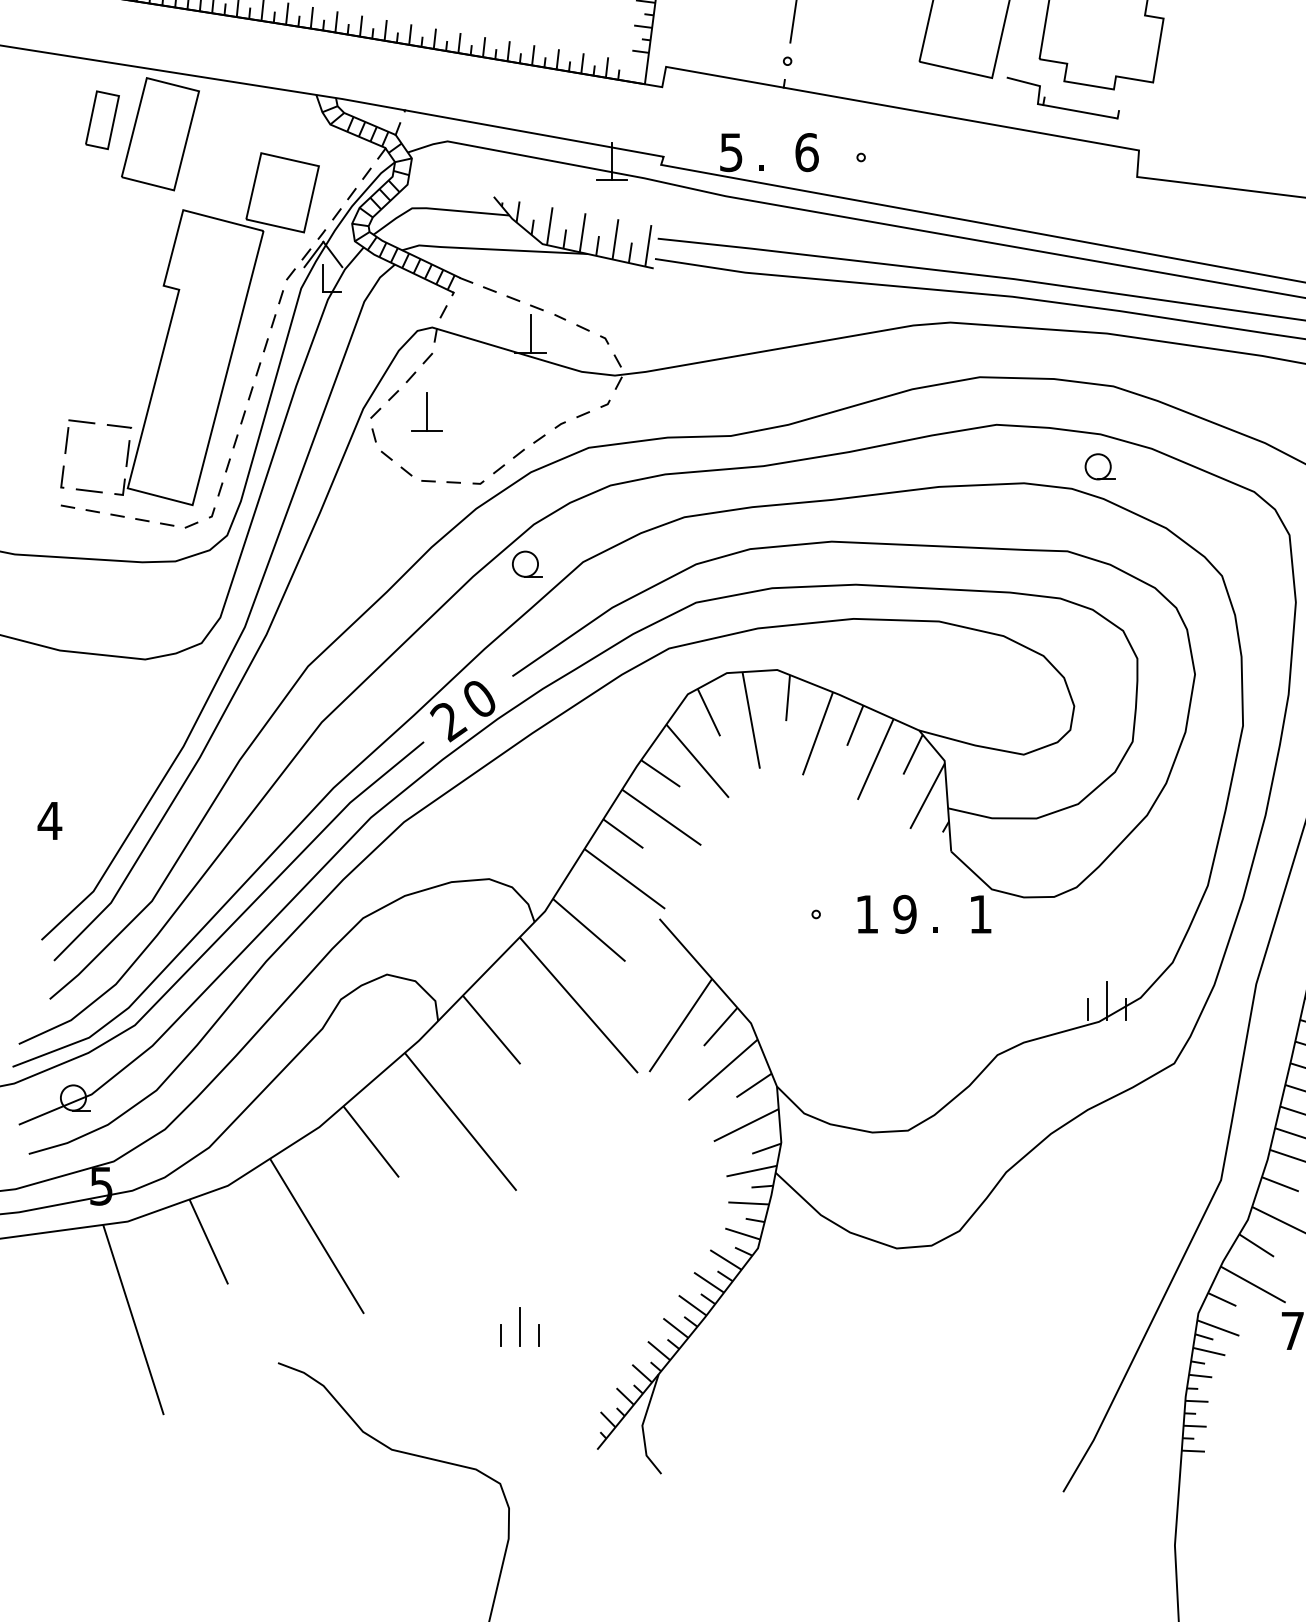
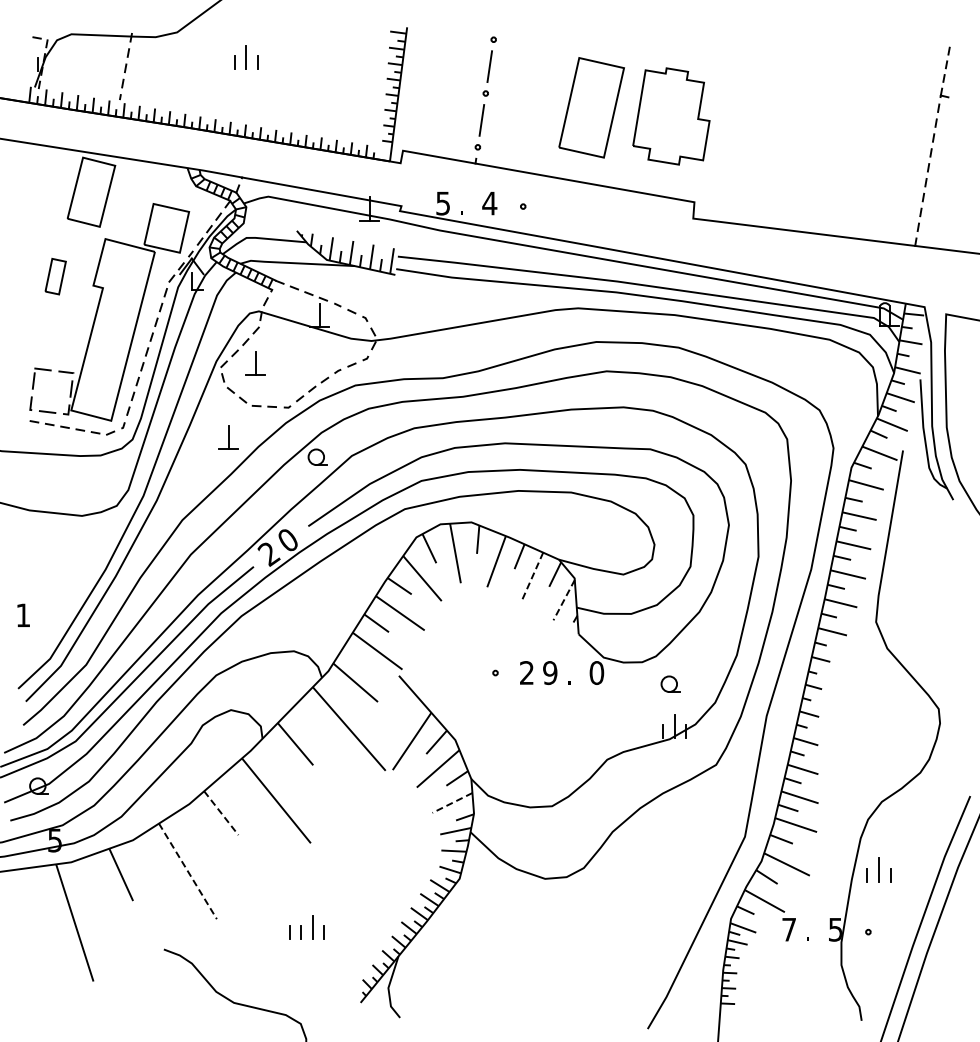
part: (1064, 97) -> (648, 169), removed
part: (102, 120) -> (55, 276), moved
text: (806, 152) -> (489, 203), 6 -> 4
part: (1100, 465) -> (670, 683), moved
part: (382, 532) -> (228, 437), added
line: (874, 759) -> (531, 577), solid -> dashed
line: (928, 796) -> (564, 600), solid -> dashed
text: (48, 819) -> (22, 614), 4 -> 1
text: (866, 913) -> (526, 672), 1 -> 2
text: (980, 913) -> (596, 672), 1 -> 0
line: (746, 1126) -> (452, 803), solid -> dashed
line: (371, 1142) -> (221, 813), solid -> dashed
line: (316, 1236) -> (187, 871), solid -> dashed
line: (481, 1335) -> (289, 932), added

